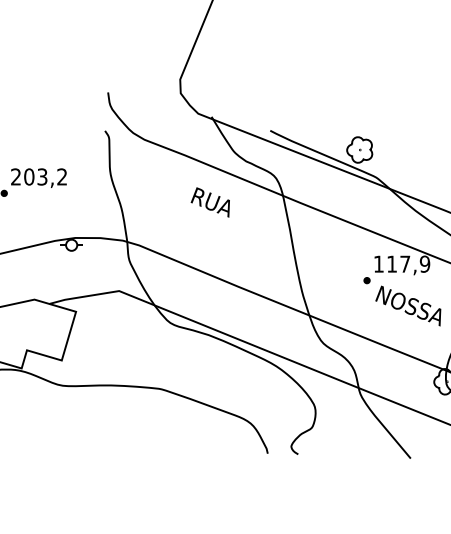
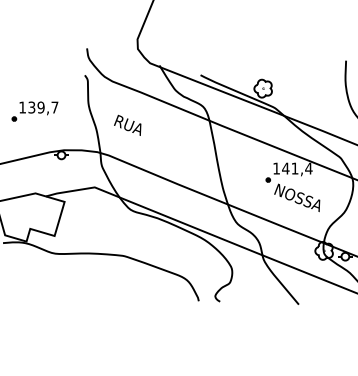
text: (38, 176) -> (38, 107), 203,2 -> 139,7
text: (210, 201) -> (127, 124), moved
text: (408, 264) -> (297, 168), 117,9 -> 141,4

